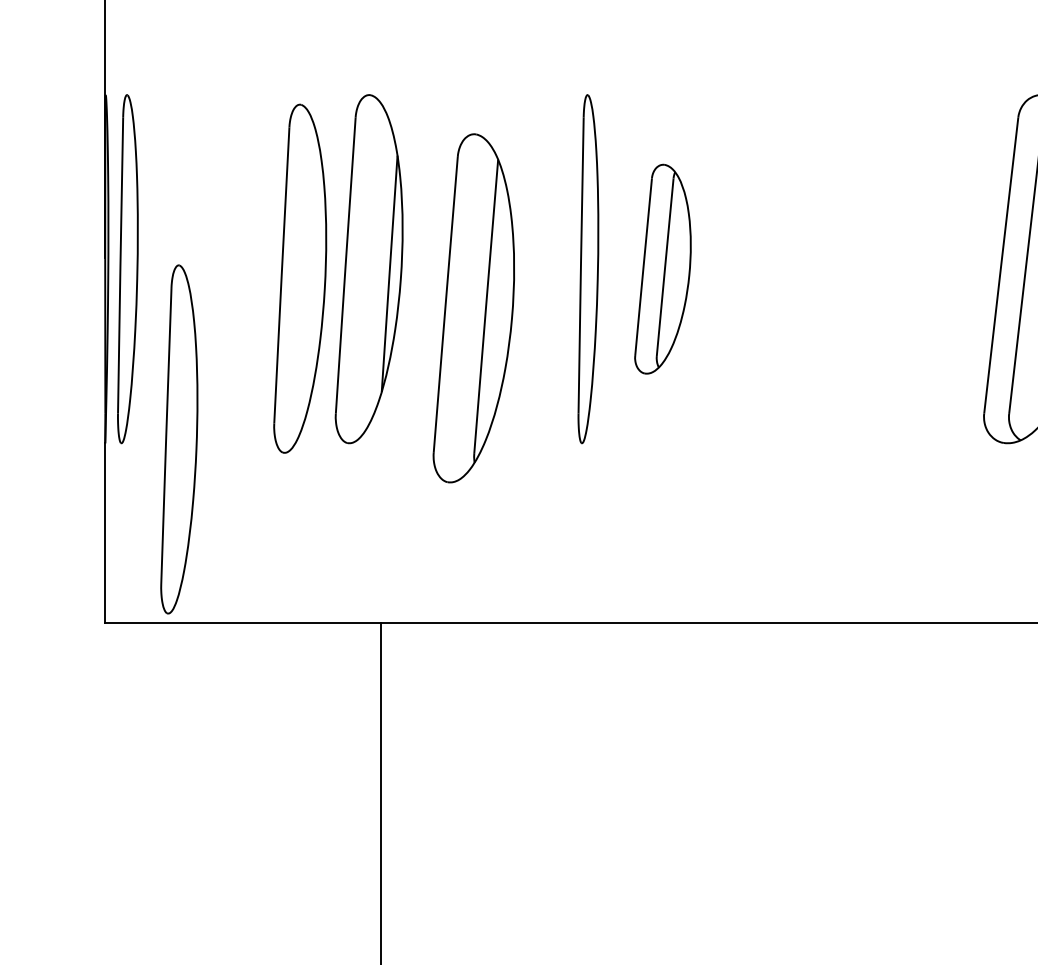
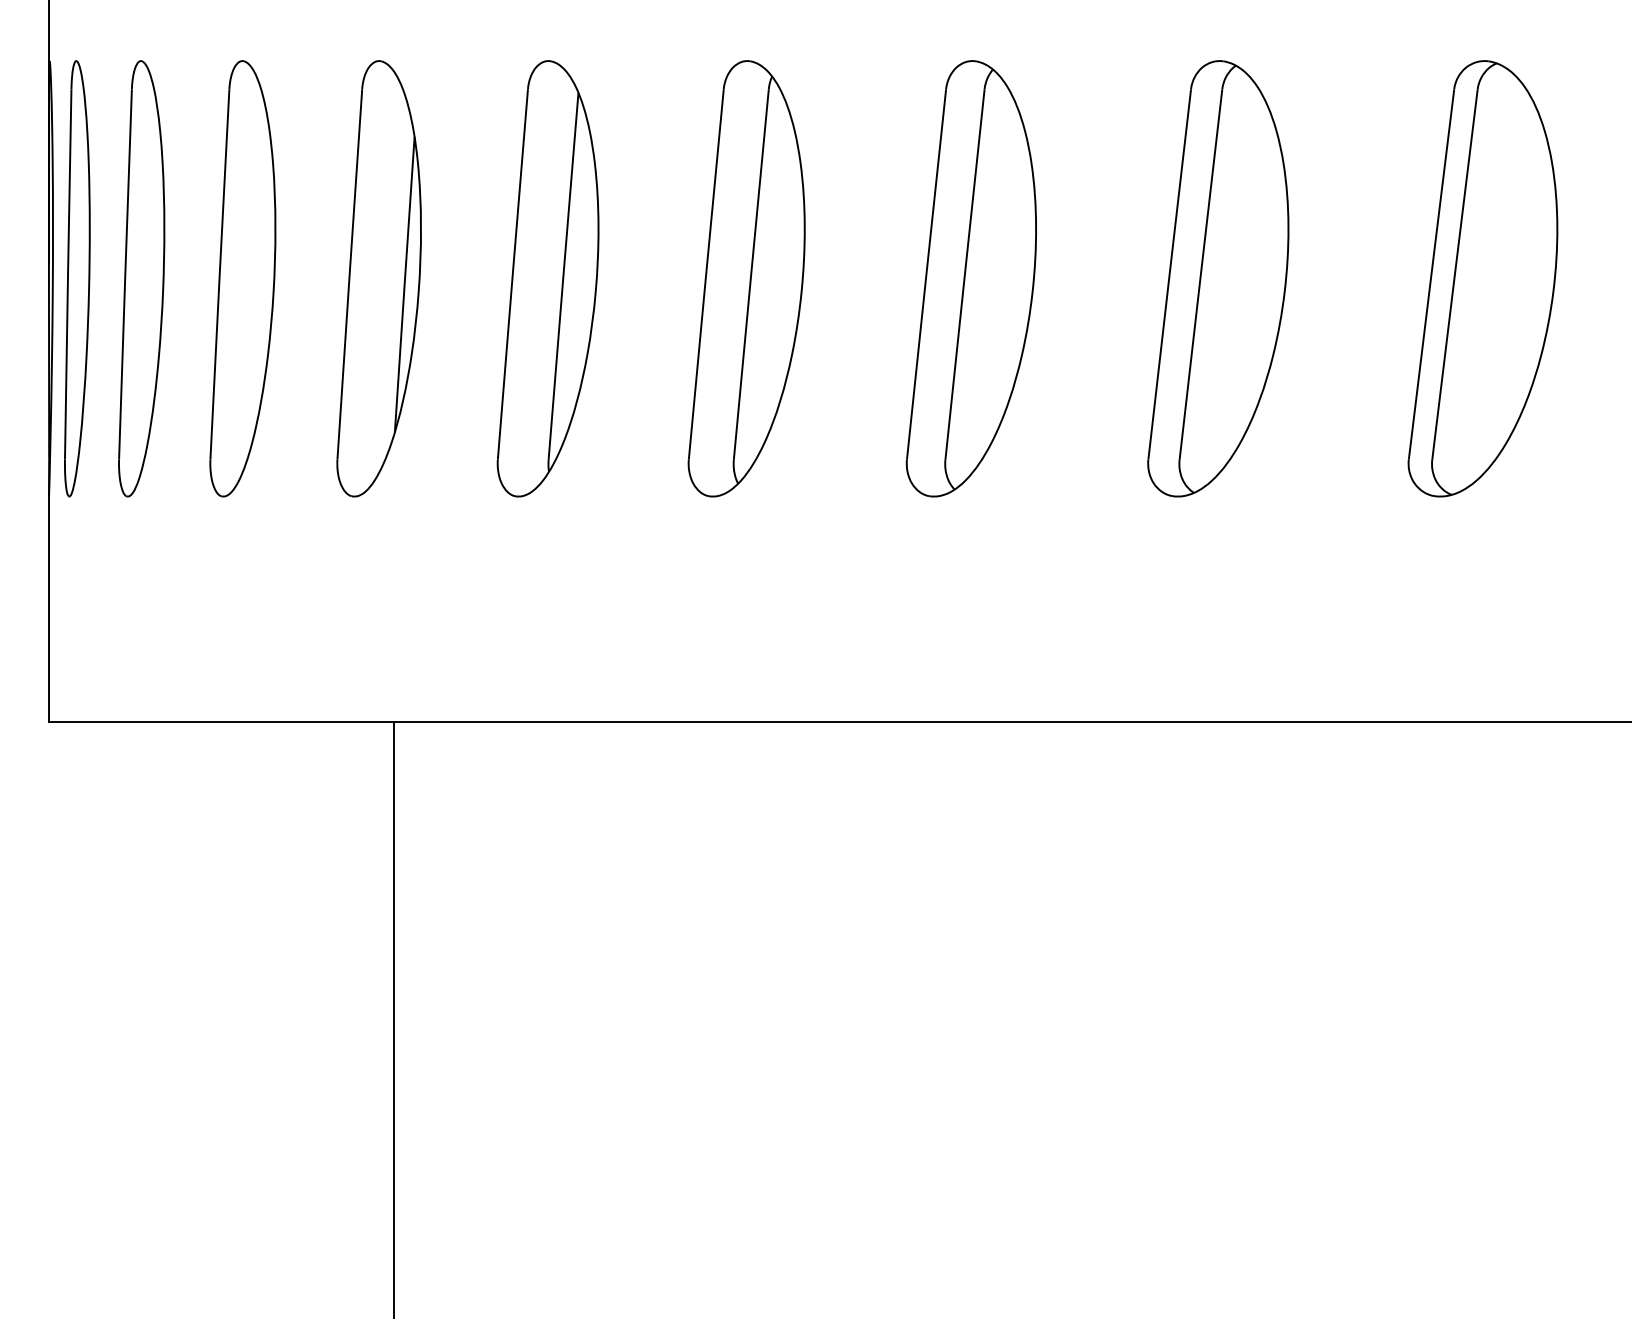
part: (588, 268) -> (653, 278), removed
part: (662, 268) -> (746, 278), size x1.67
part: (841, 268) -> (970, 278), added
part: (299, 278) -> (242, 278), moved
part: (473, 308) -> (547, 278), moved
part: (179, 439) -> (141, 278), moved

